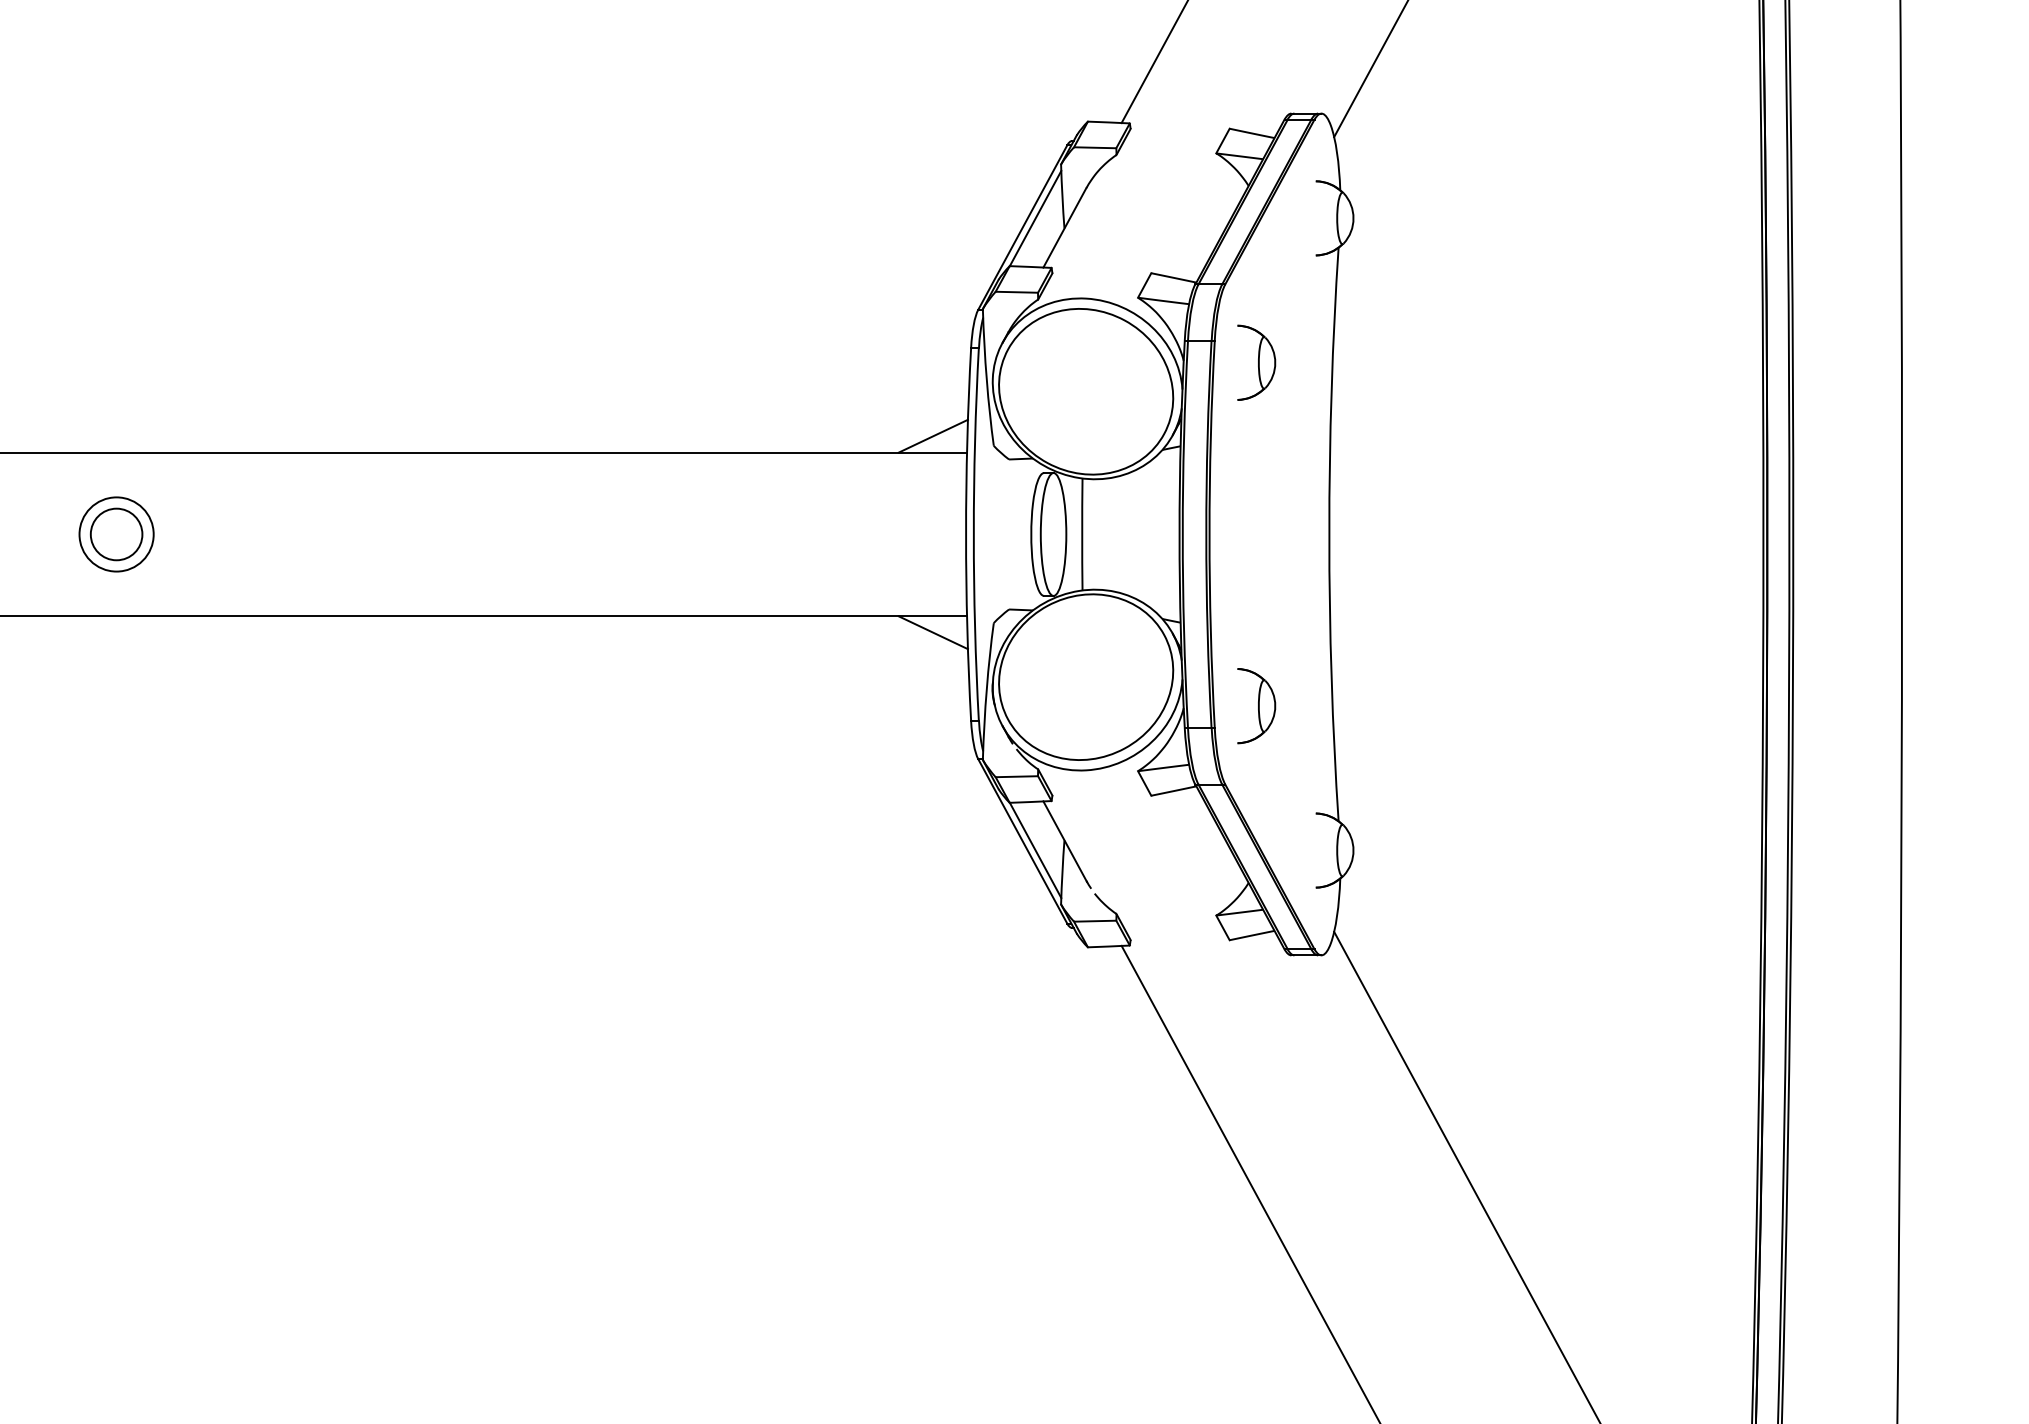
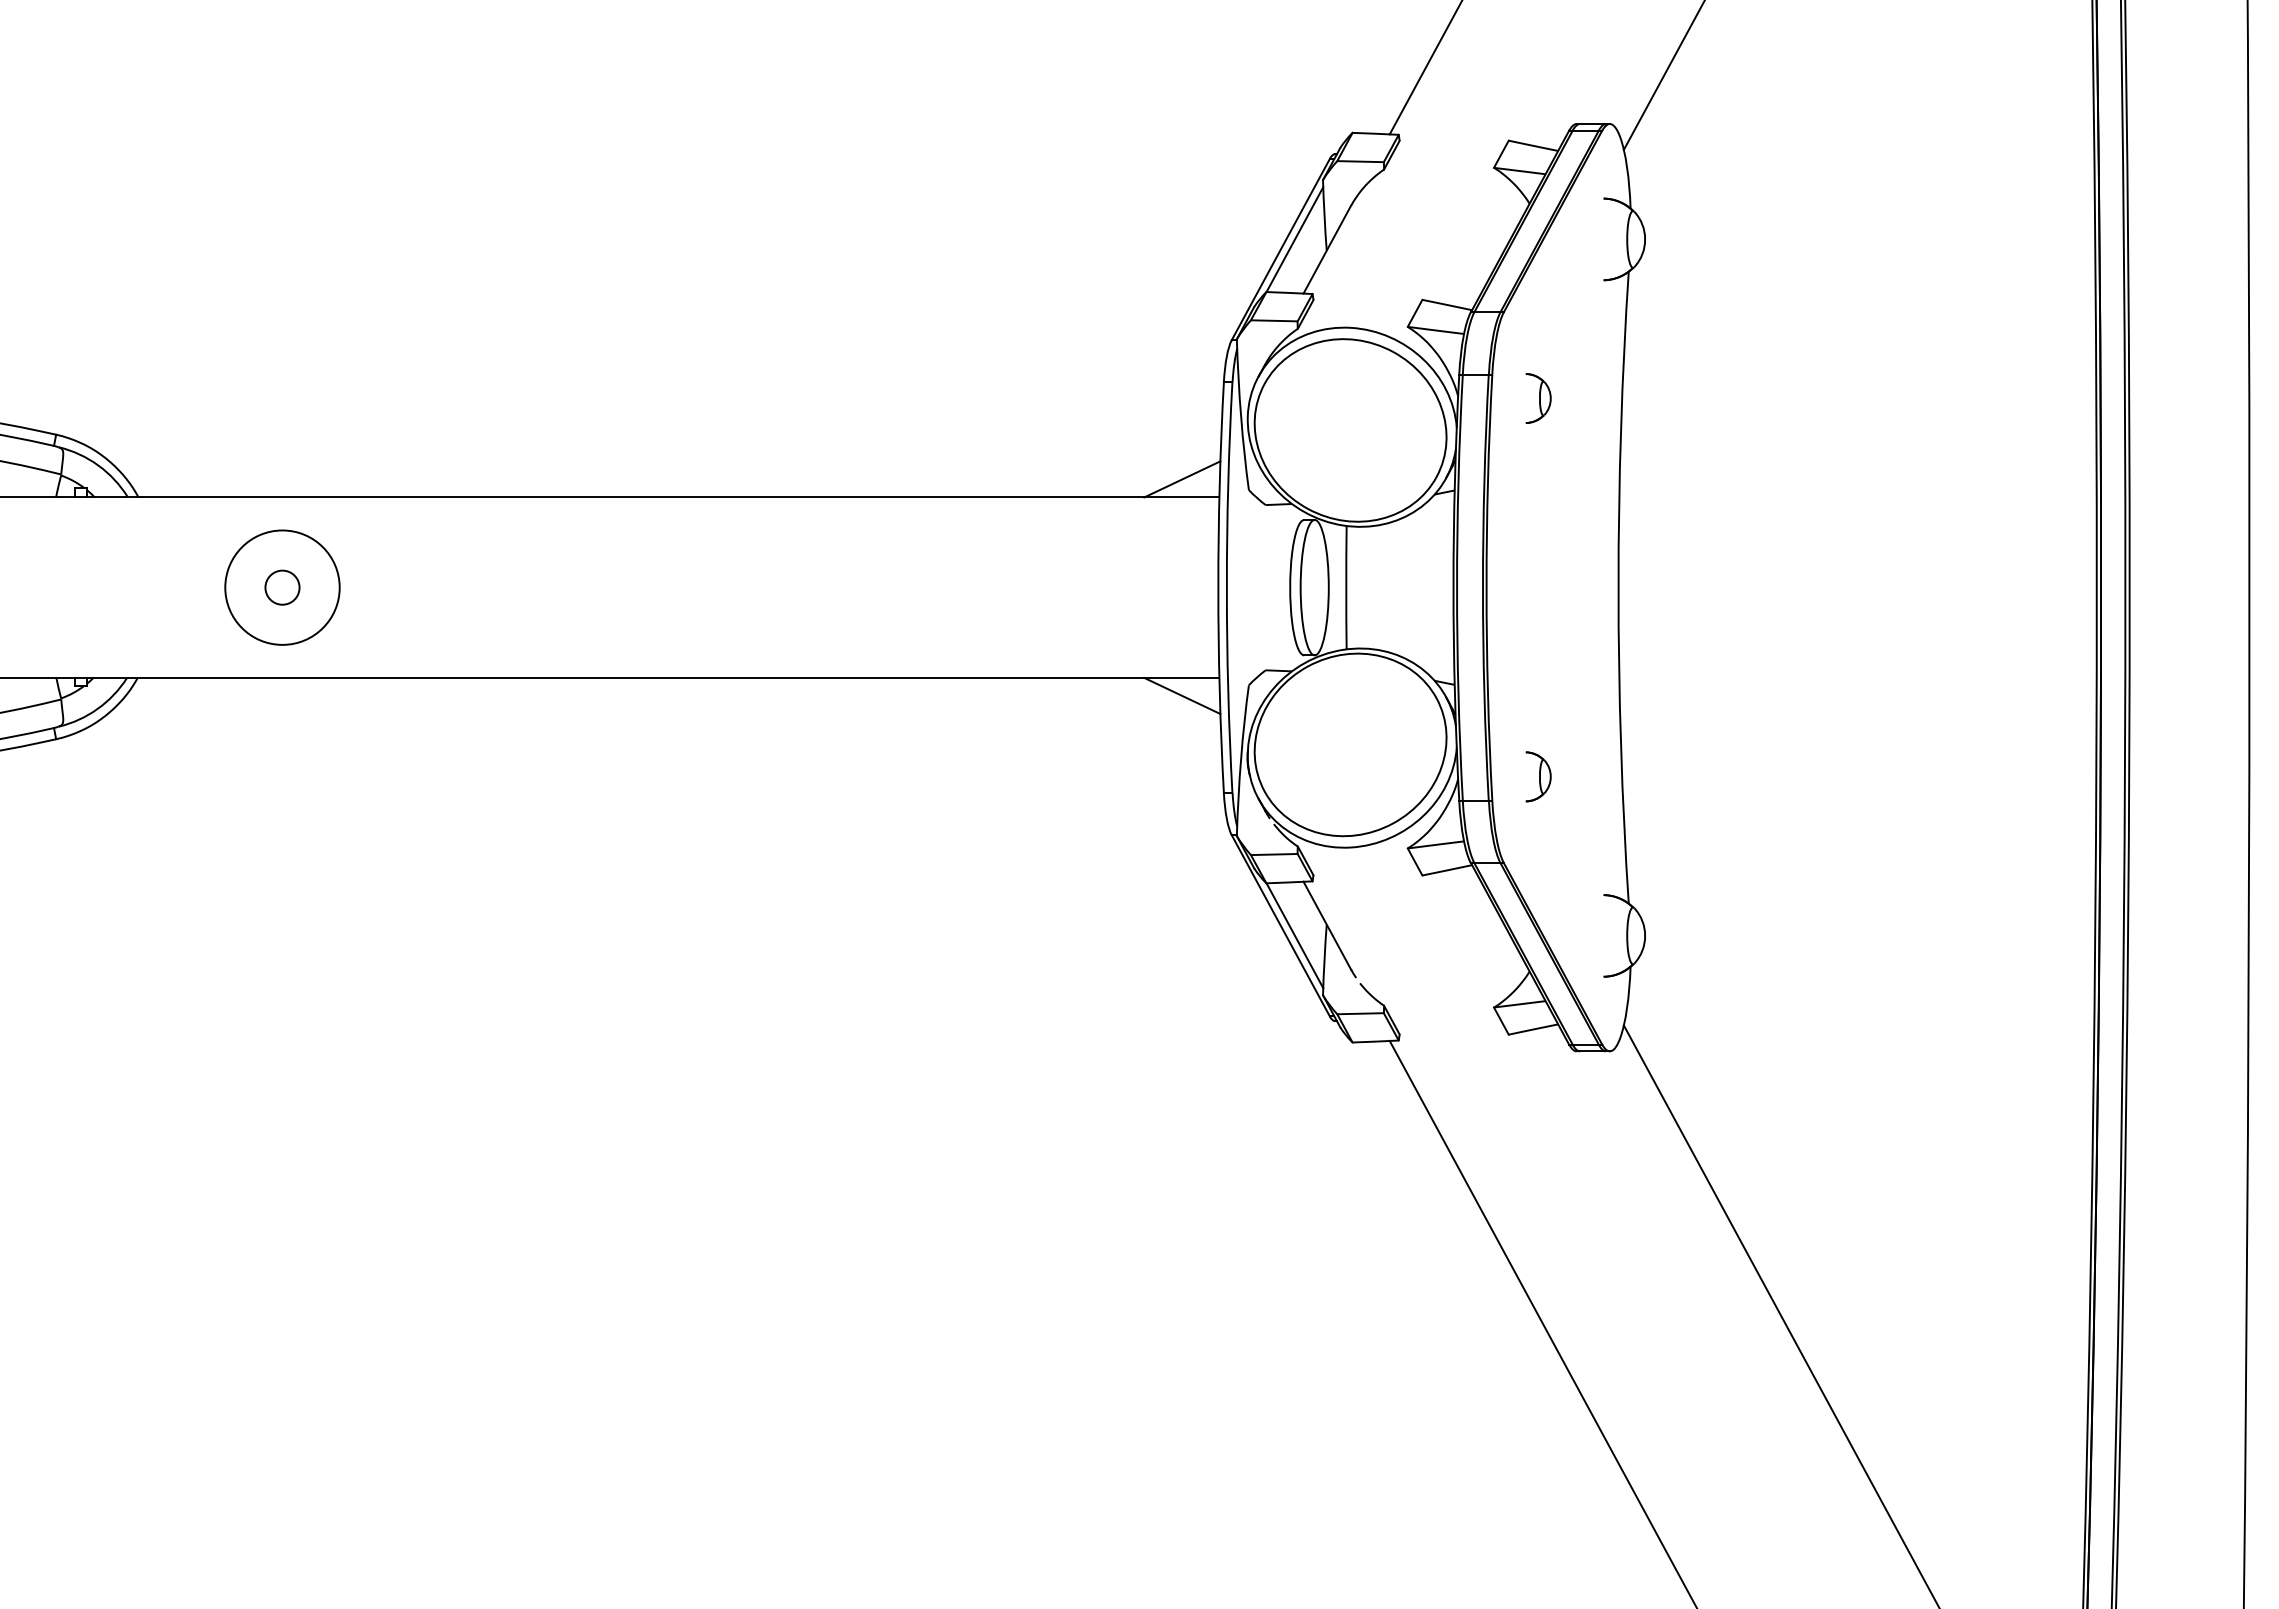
part: (1256, 362) -> (1538, 398), size x0.6
circle: (116, 534) -> (282, 587), size x0.6
circle: (116, 534) -> (282, 587), size x1.4
part: (1256, 705) -> (1538, 776), size x0.6

